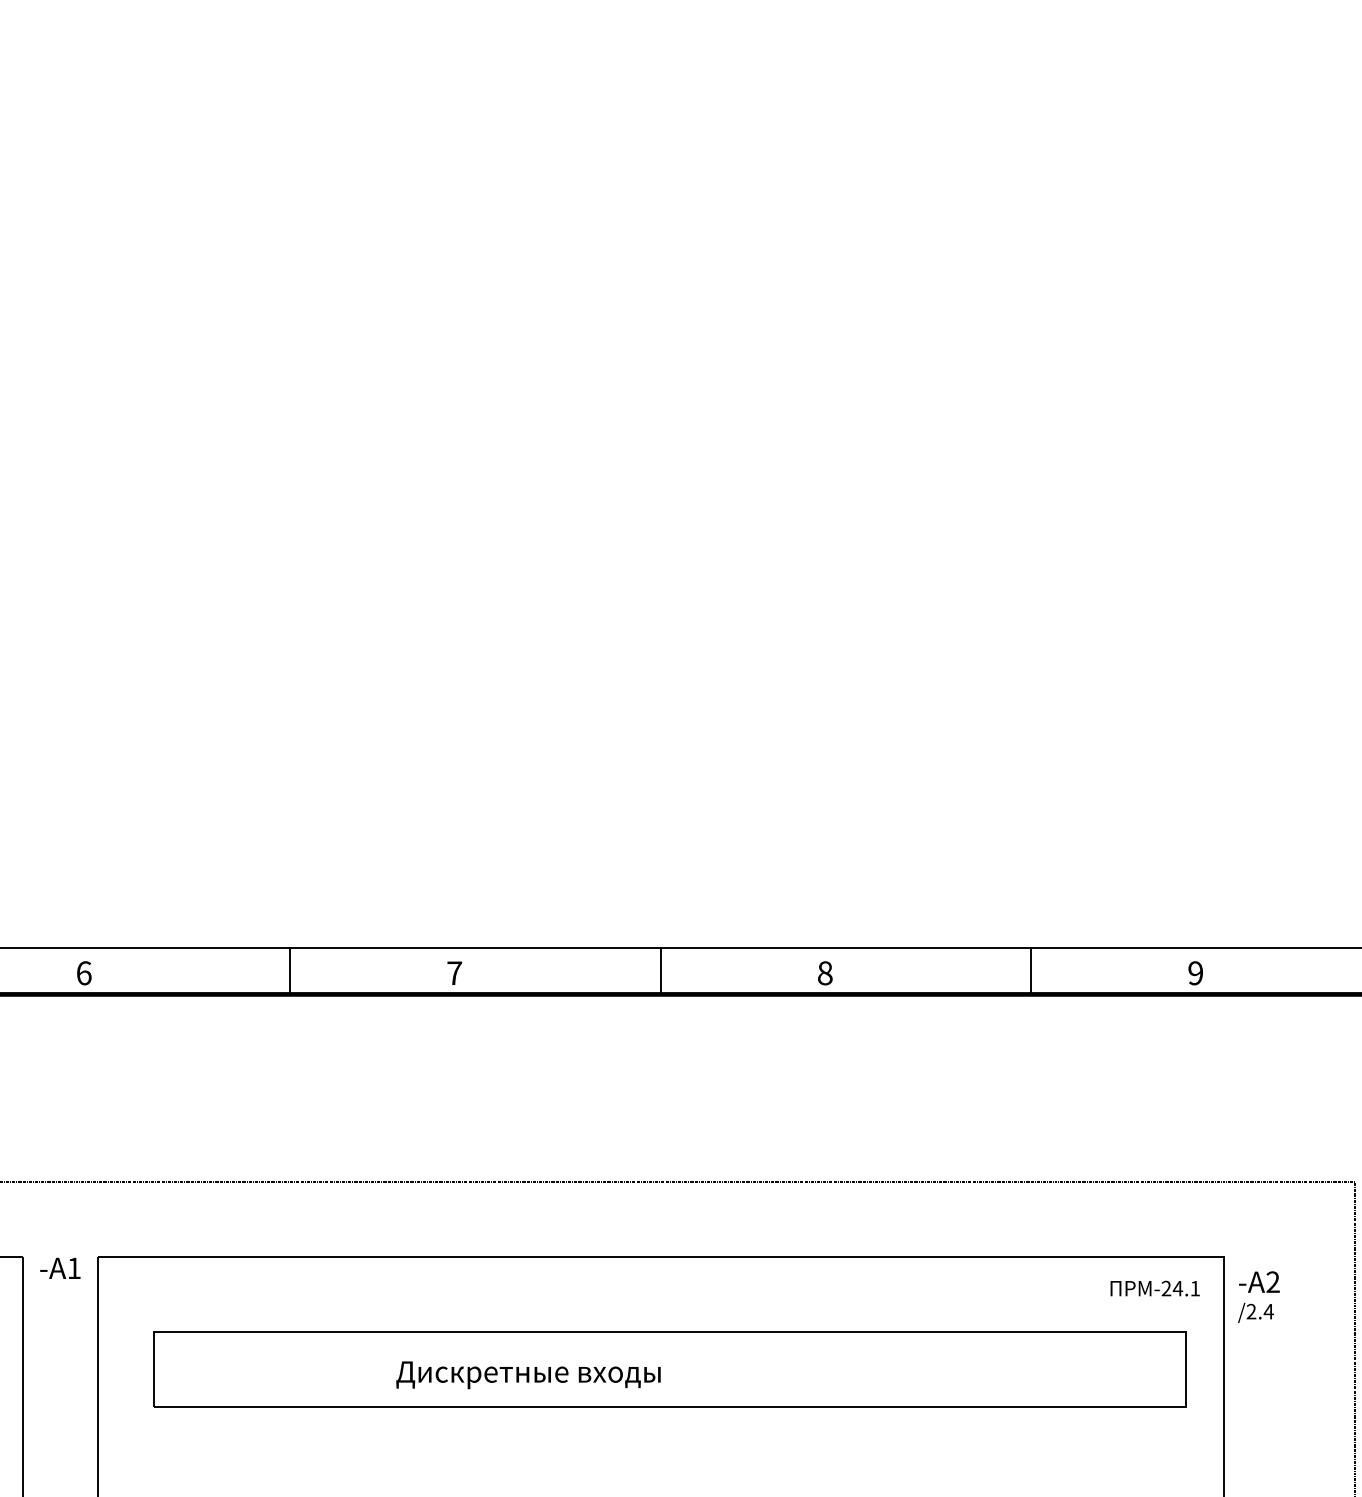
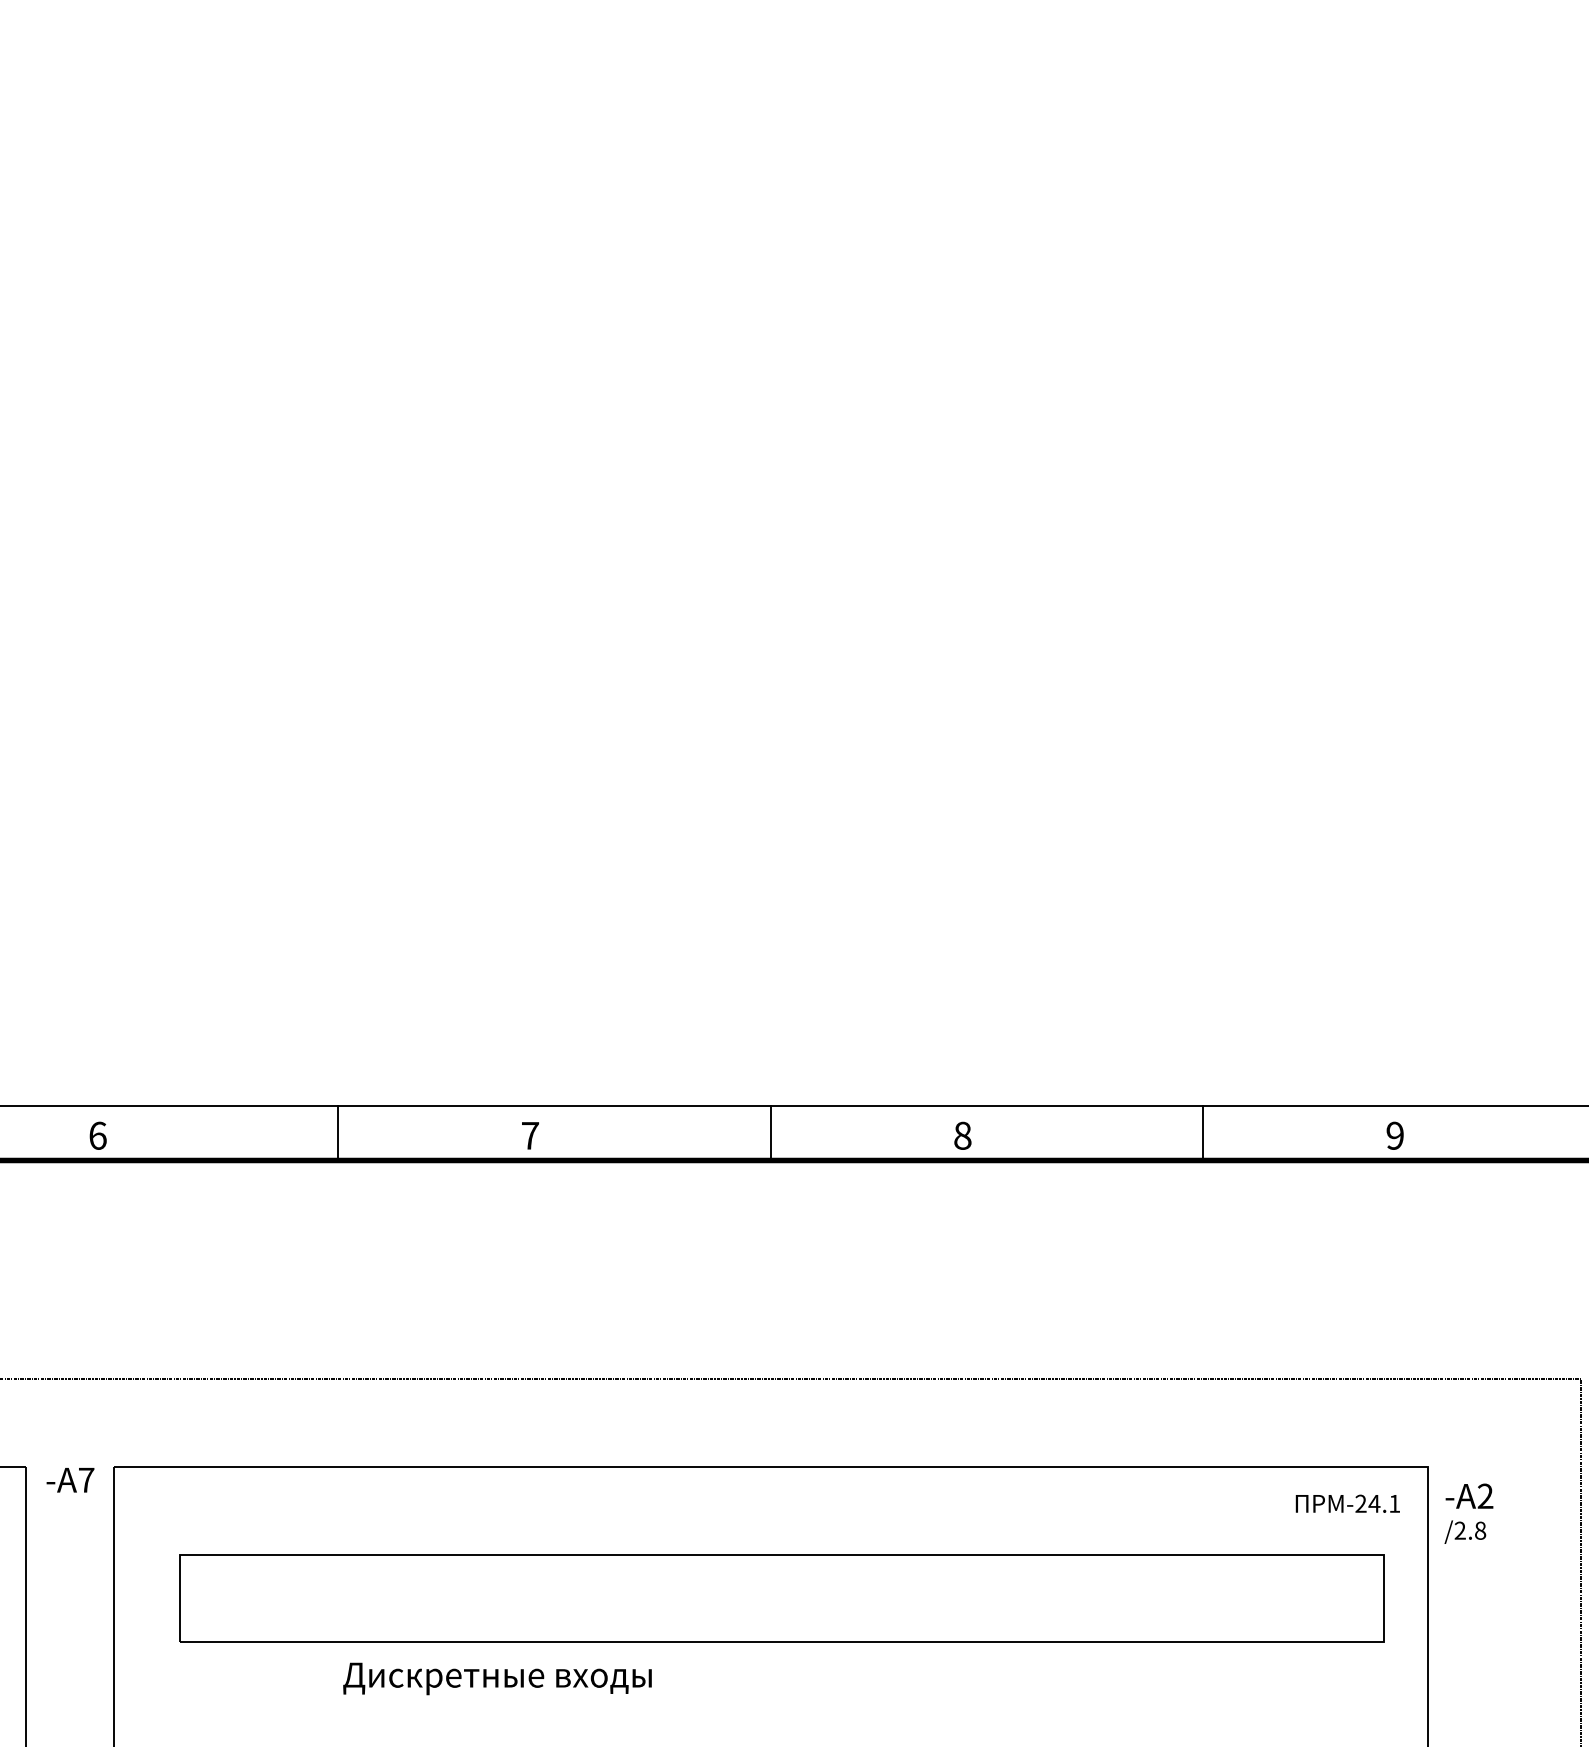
text: (74, 1267) -> (86, 1479), -A1 -> -A7
text: (1268, 1311) -> (1480, 1530), /2.4 -> /2.8
text: (528, 1374) -> (497, 1678), moved

